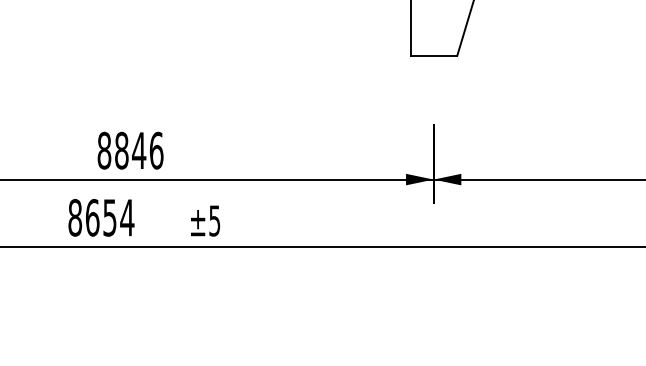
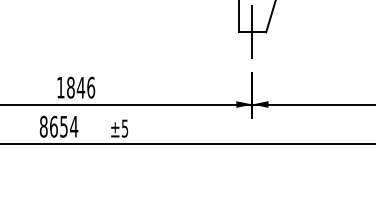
line: (433, 55) -> (252, 32), added
text: (103, 150) -> (60, 87), 8846 -> 1846

